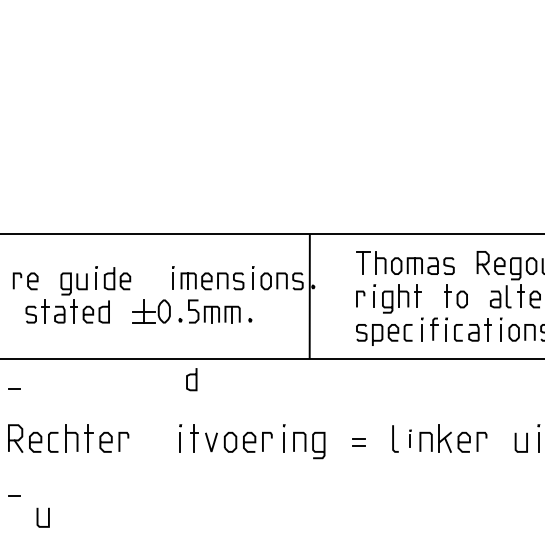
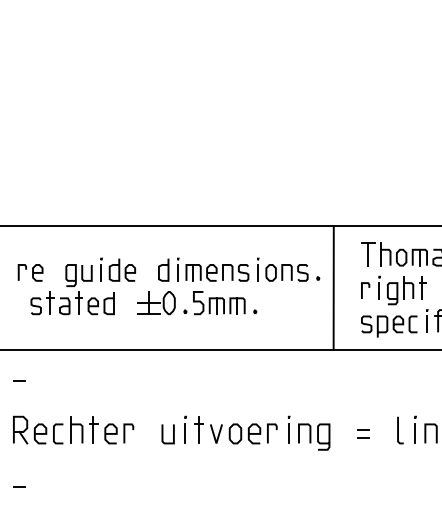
line: (309, 296) -> (333, 288), moved
curve: (191, 375) -> (163, 266), moved
part: (410, 438) -> (415, 430), size x1.67
line: (38, 517) -> (163, 434), moved

